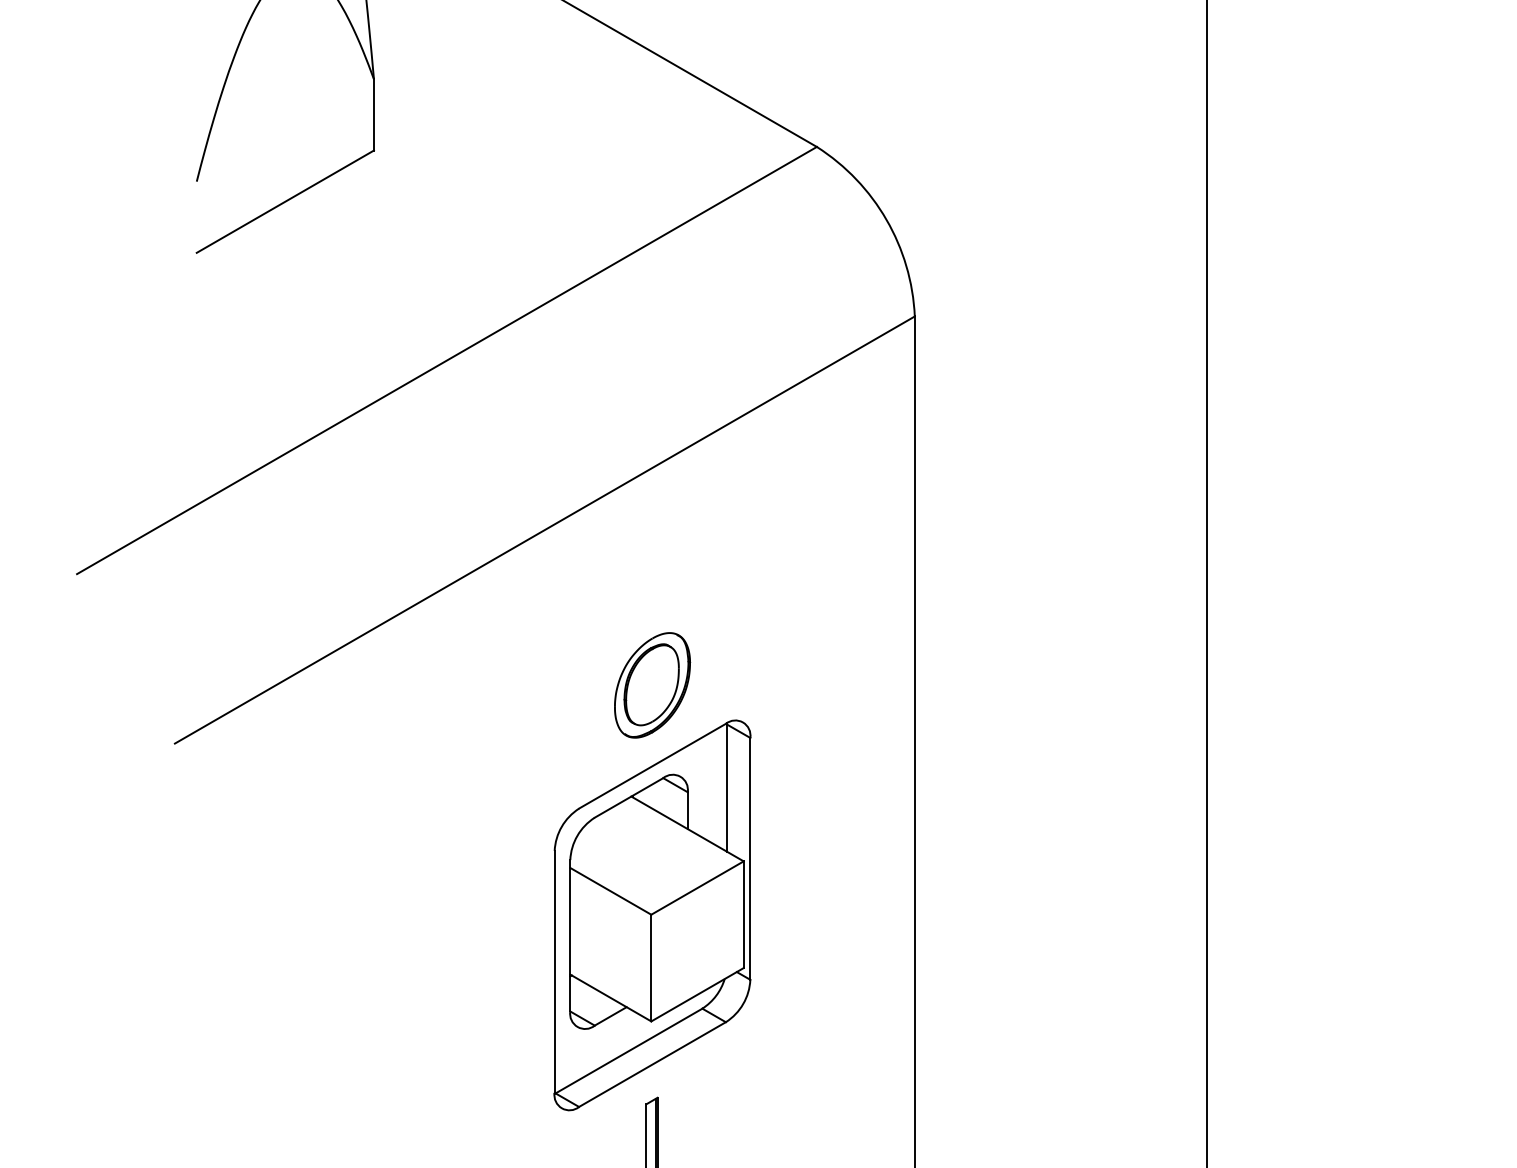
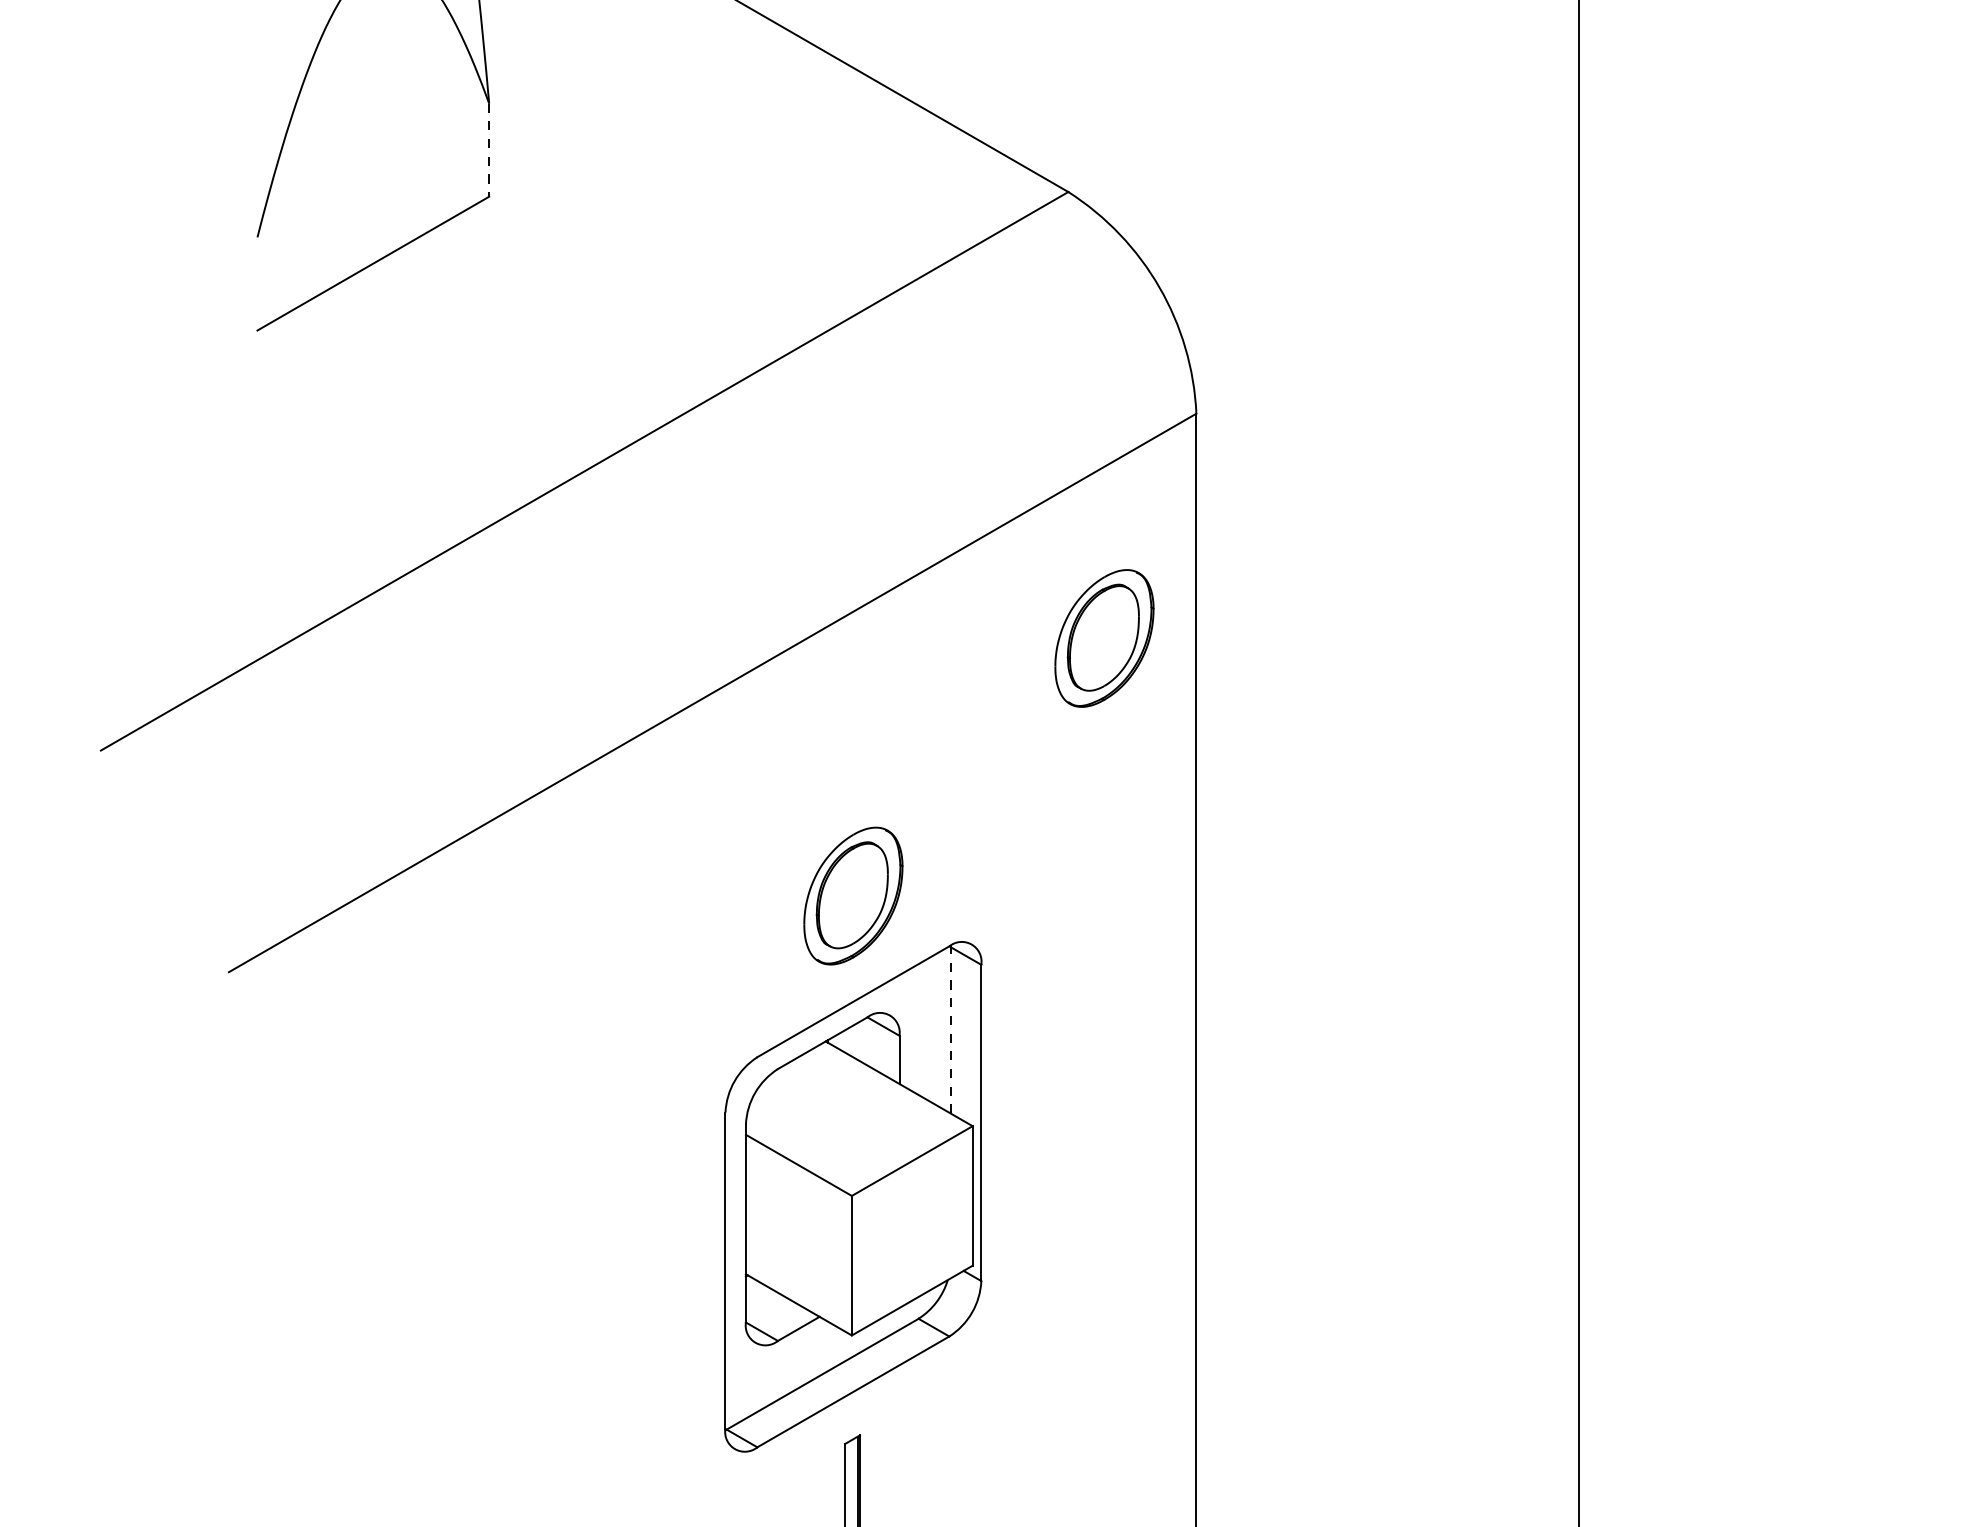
line: (373, 114) -> (488, 149), solid -> dashed
part: (844, 488) -> (1104, 638), added
line: (726, 788) -> (950, 1030), solid -> dashed

